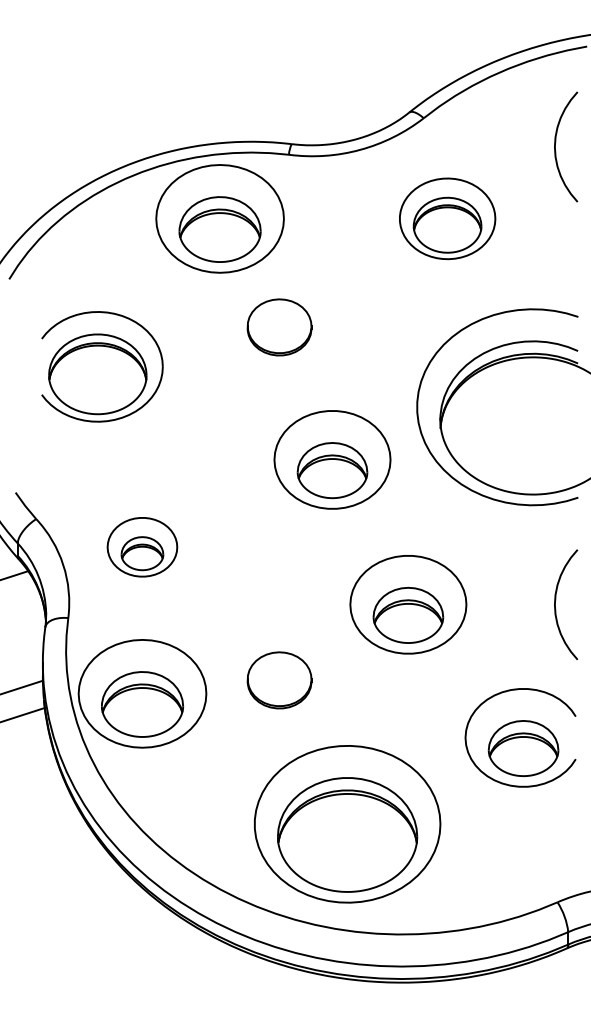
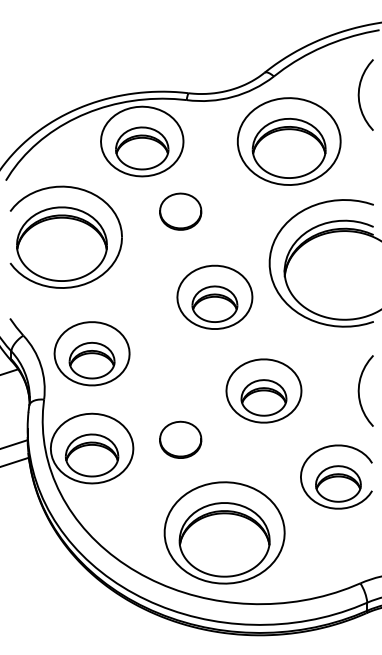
part: (447, 218) -> (289, 141), size x1.67
part: (101, 365) -> (65, 236), size x1.43
part: (141, 546) -> (91, 353), size x1.67

